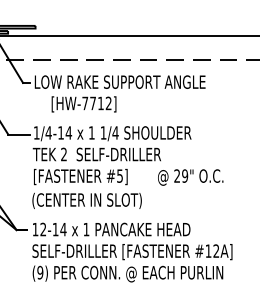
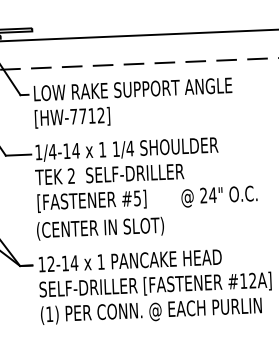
text: (83, 104) -> (71, 117), moved
text: (184, 175) -> (212, 194), 29" -> 24"
text: (40, 272) -> (49, 314), (9) -> (1)

